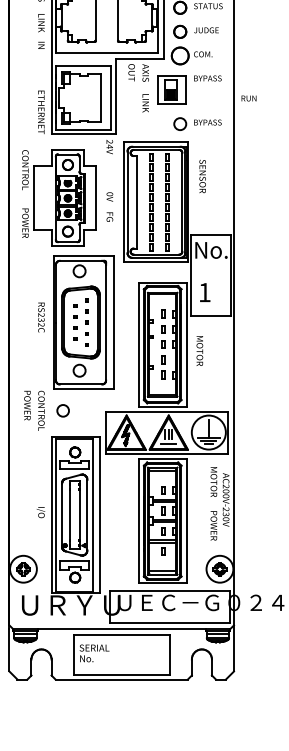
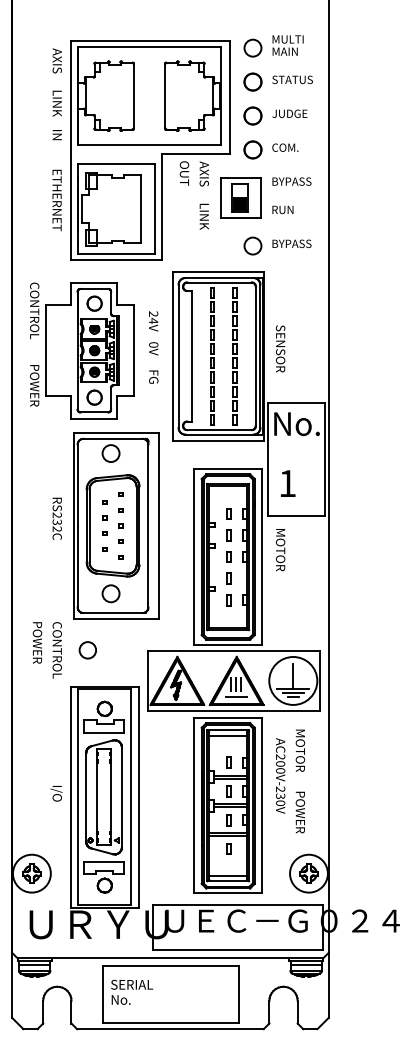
part: (179, 55) -> (252, 149), size x0.71
text: (248, 98) -> (282, 209), moved
text: (40, 112) -> (56, 200), moved
text: (109, 147) -> (153, 321), moved
text: (202, 176) -> (280, 348), moved
text: (199, 351) -> (280, 550), moved
text: (226, 499) -> (280, 775), moved

